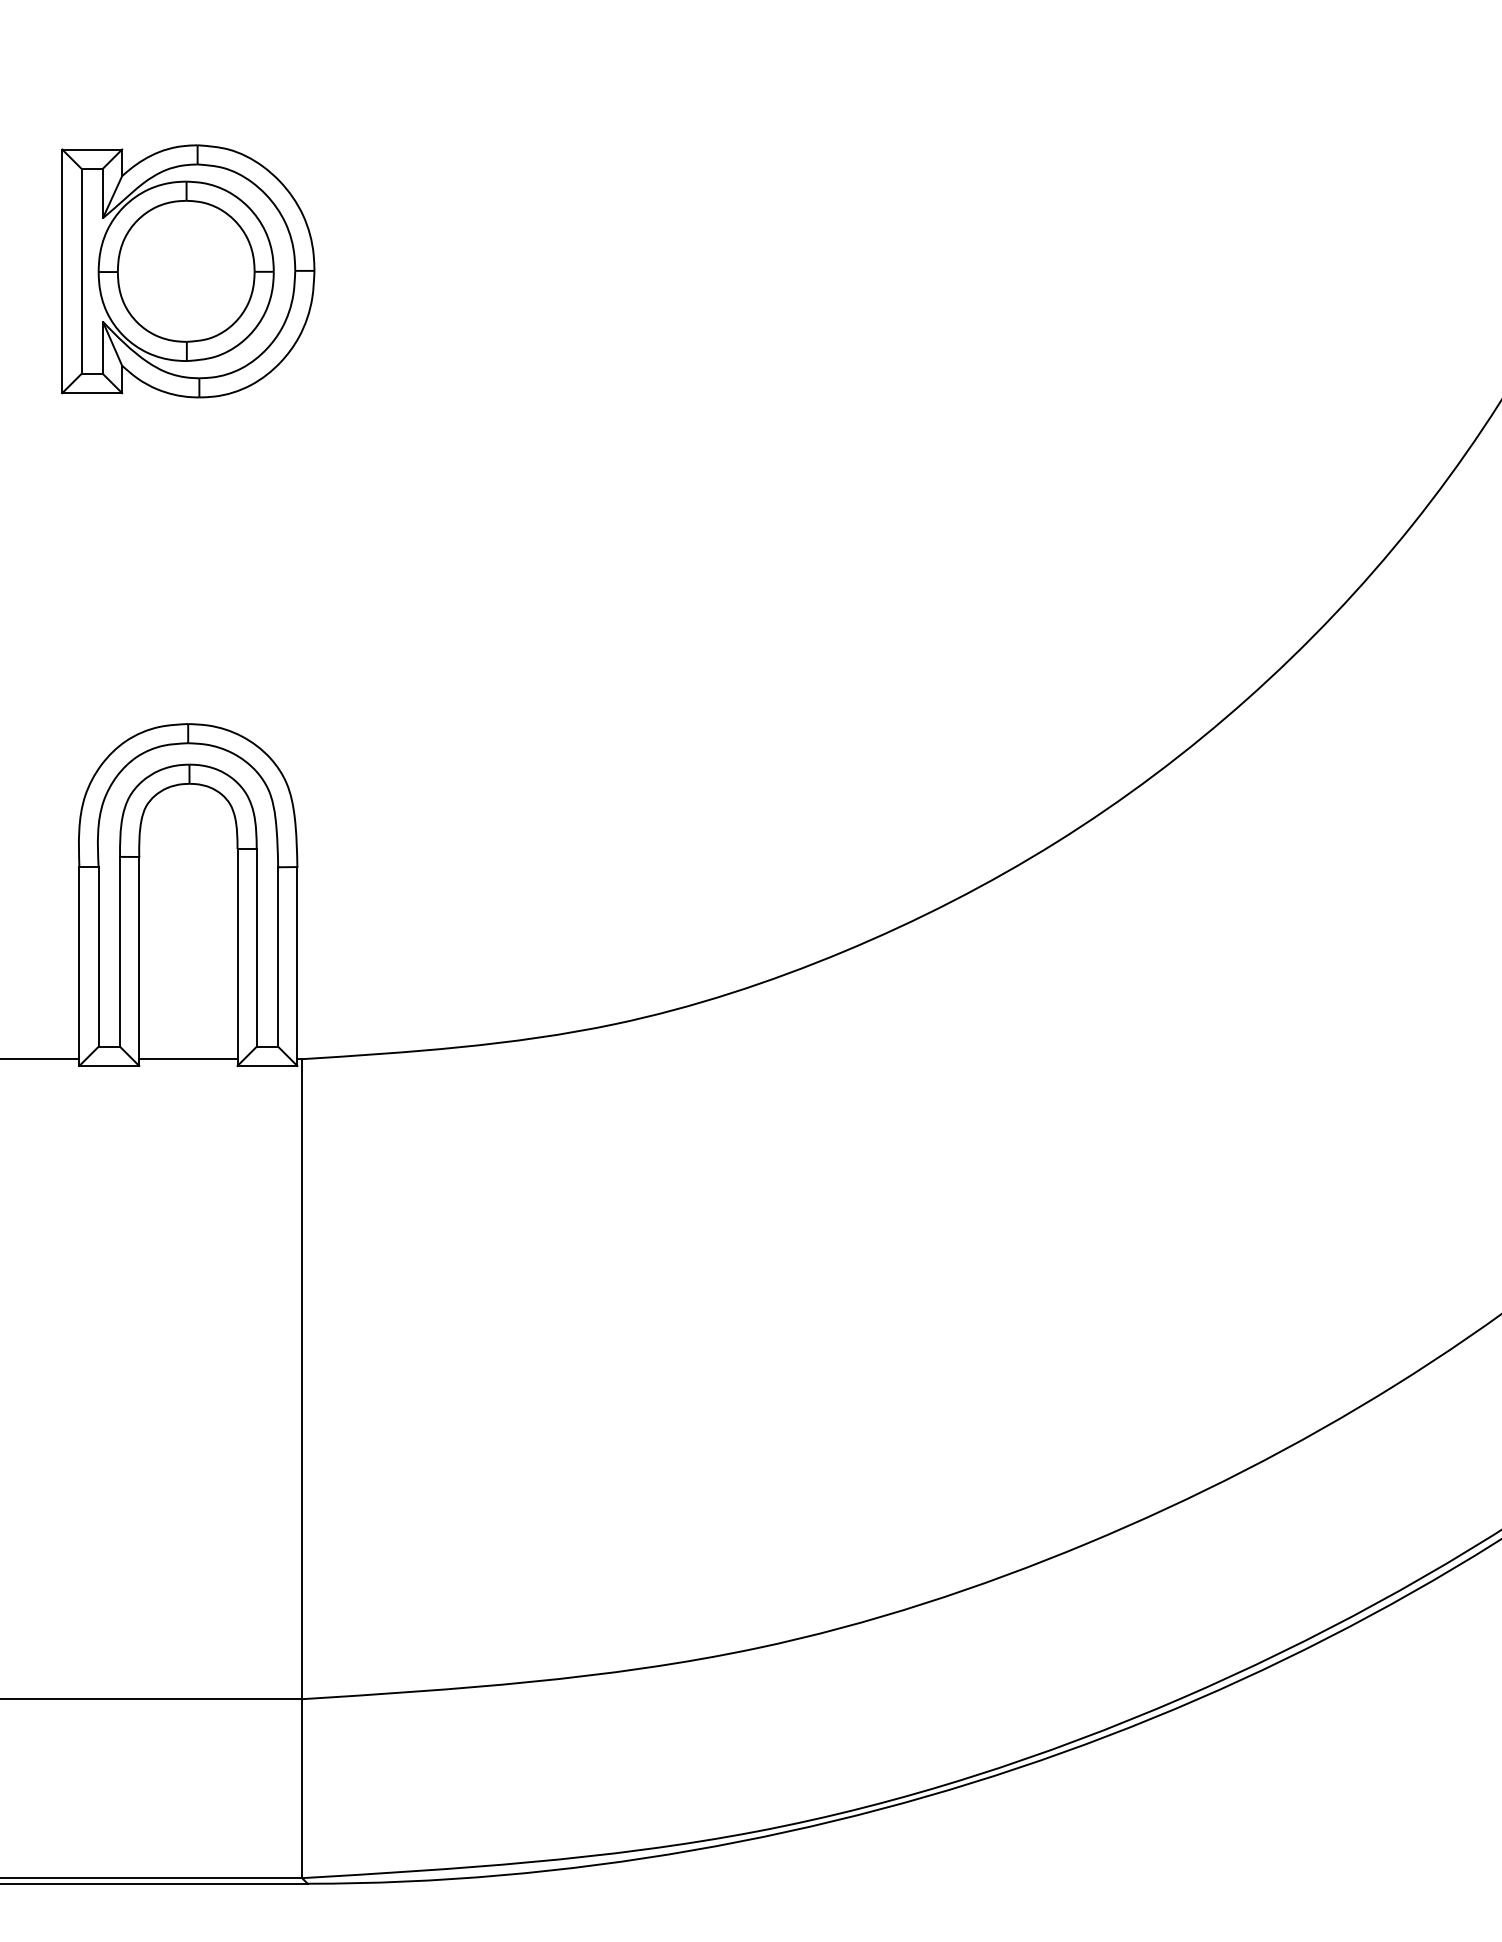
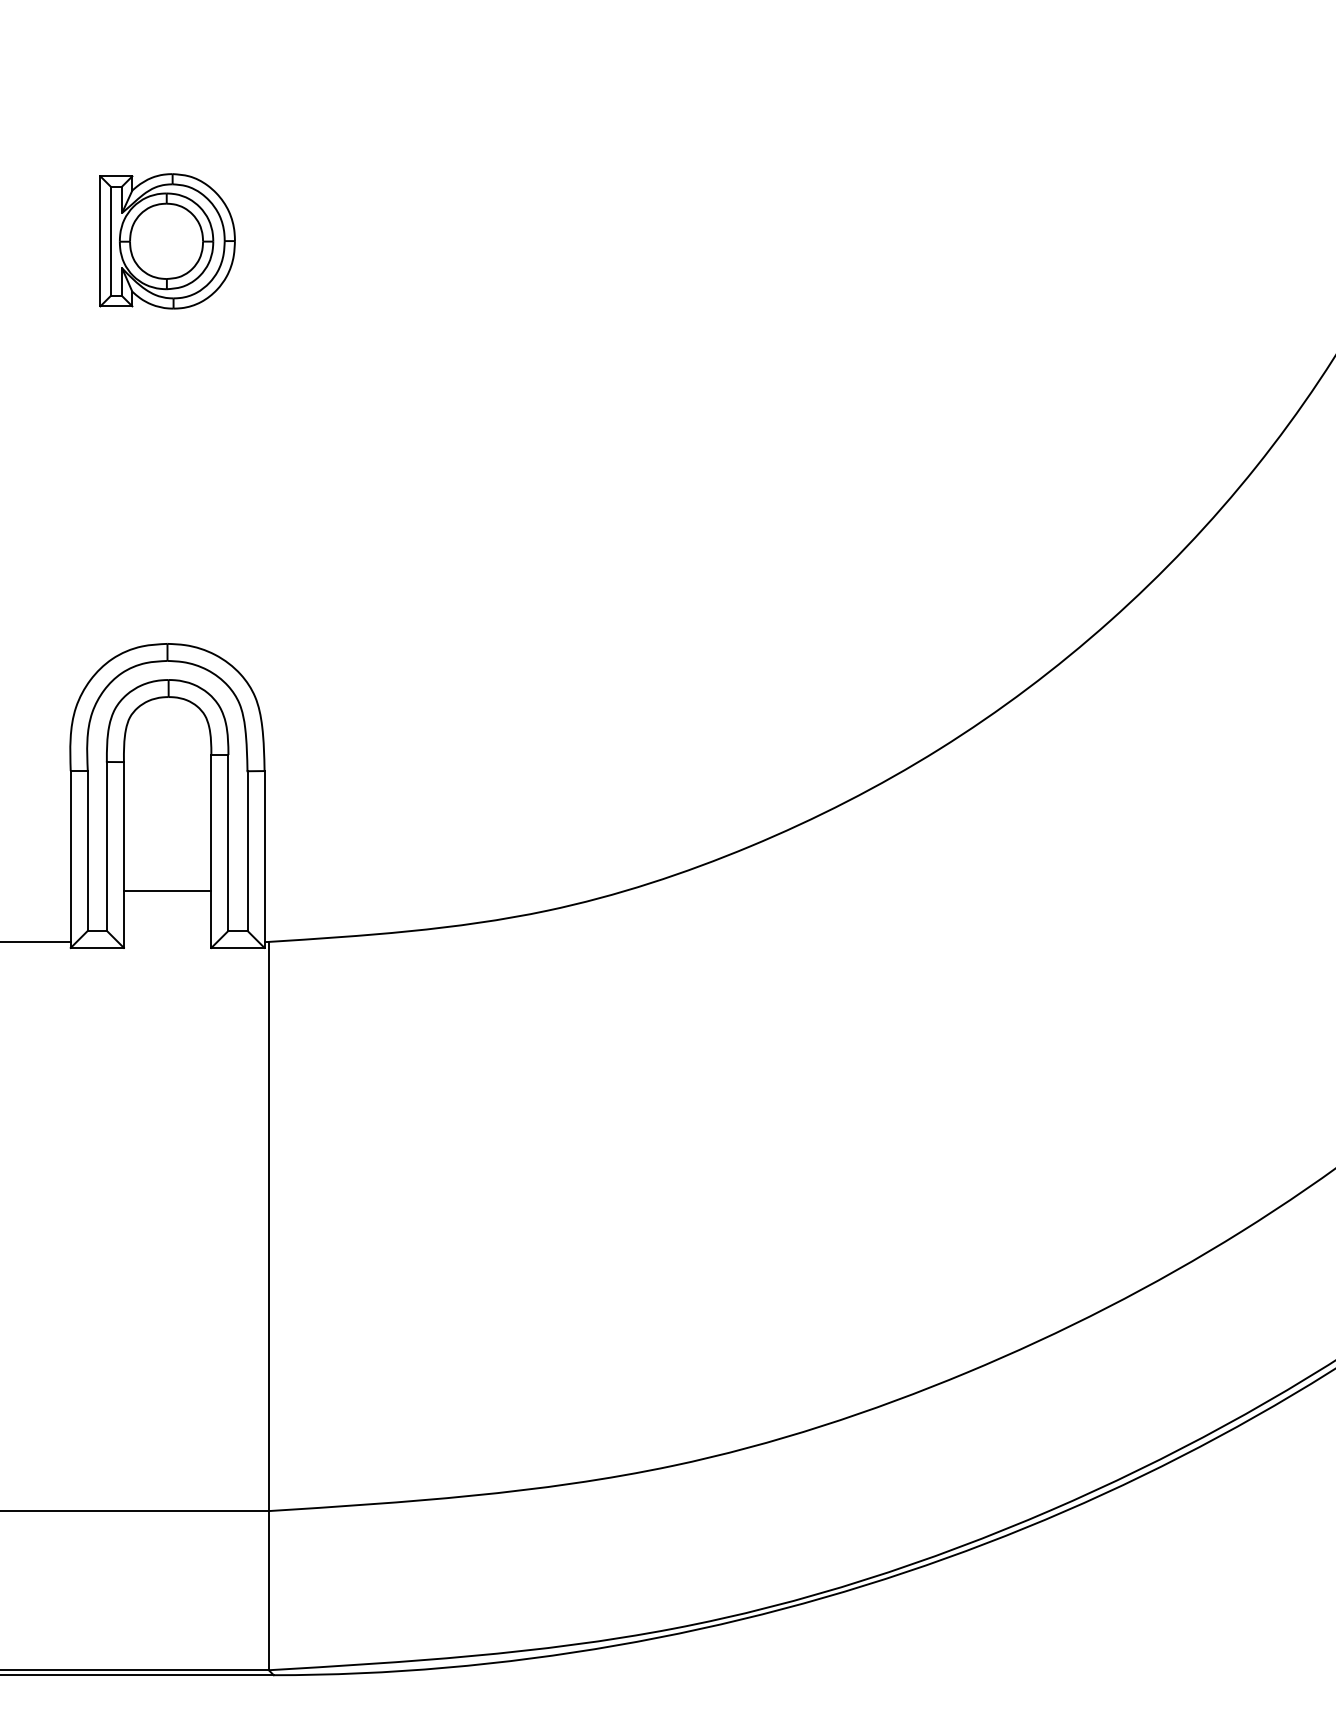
part: (188, 271) -> (167, 241), size x0.6
line: (188, 1059) -> (167, 891), moved

